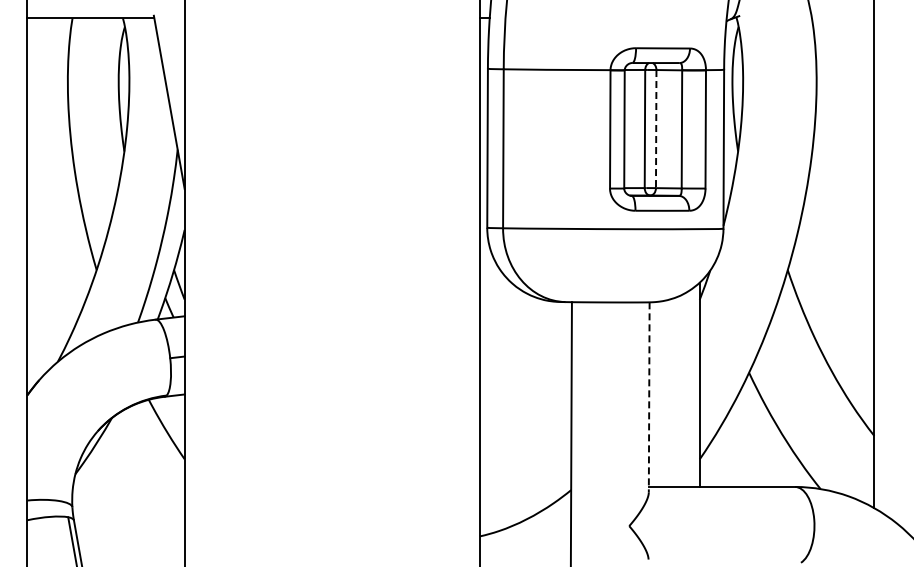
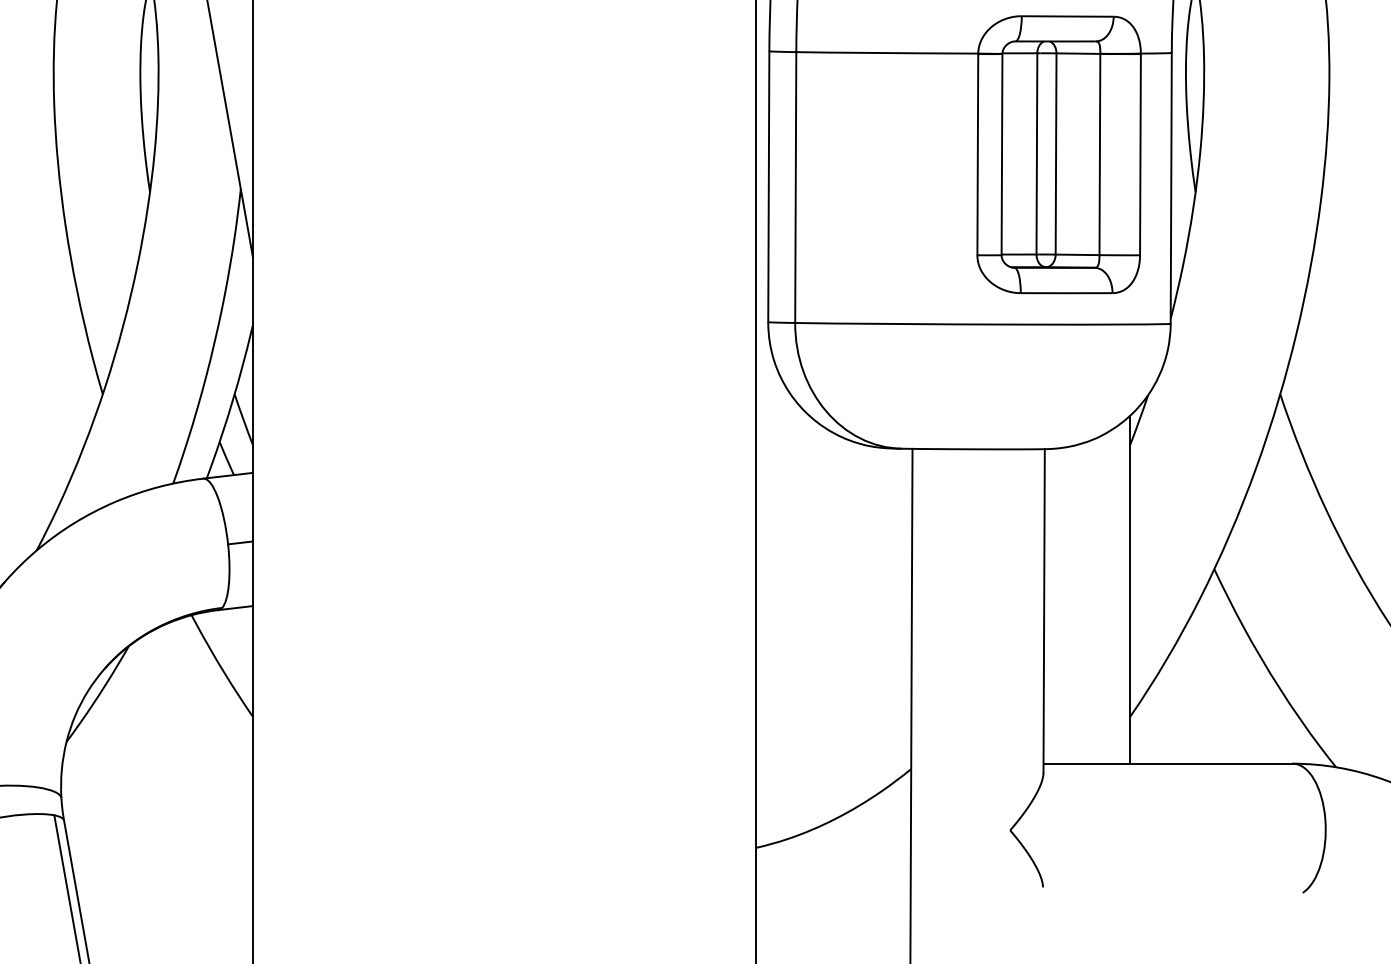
line: (656, 129) -> (1056, 154), dashed -> solid
line: (649, 397) -> (1044, 611), dashed -> solid

